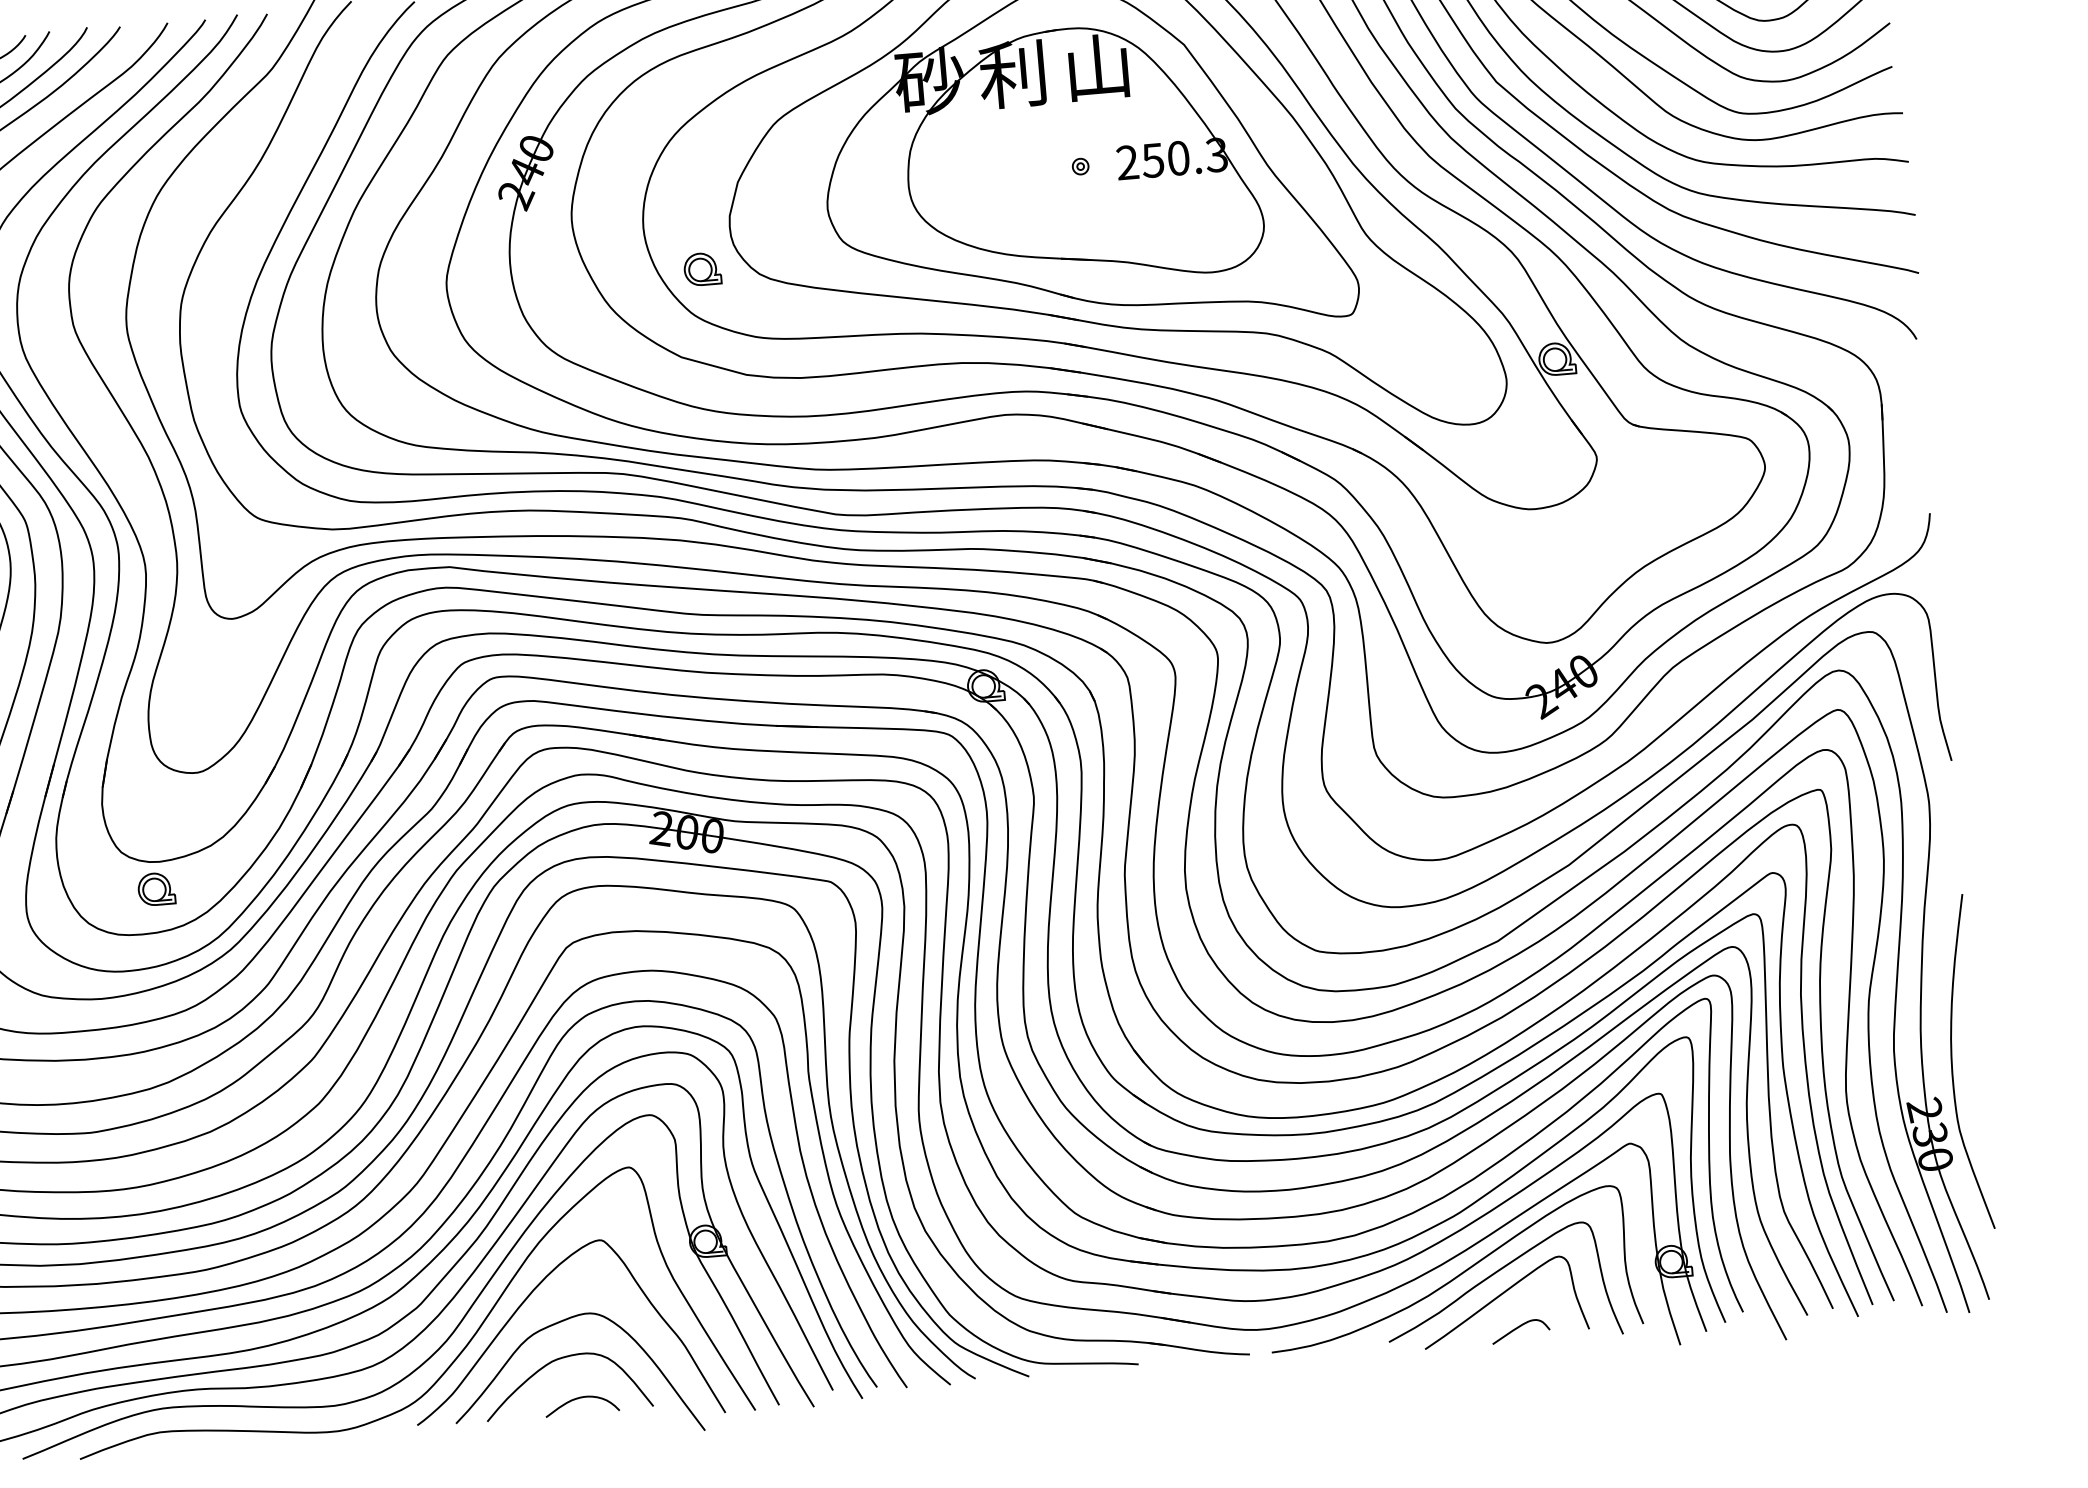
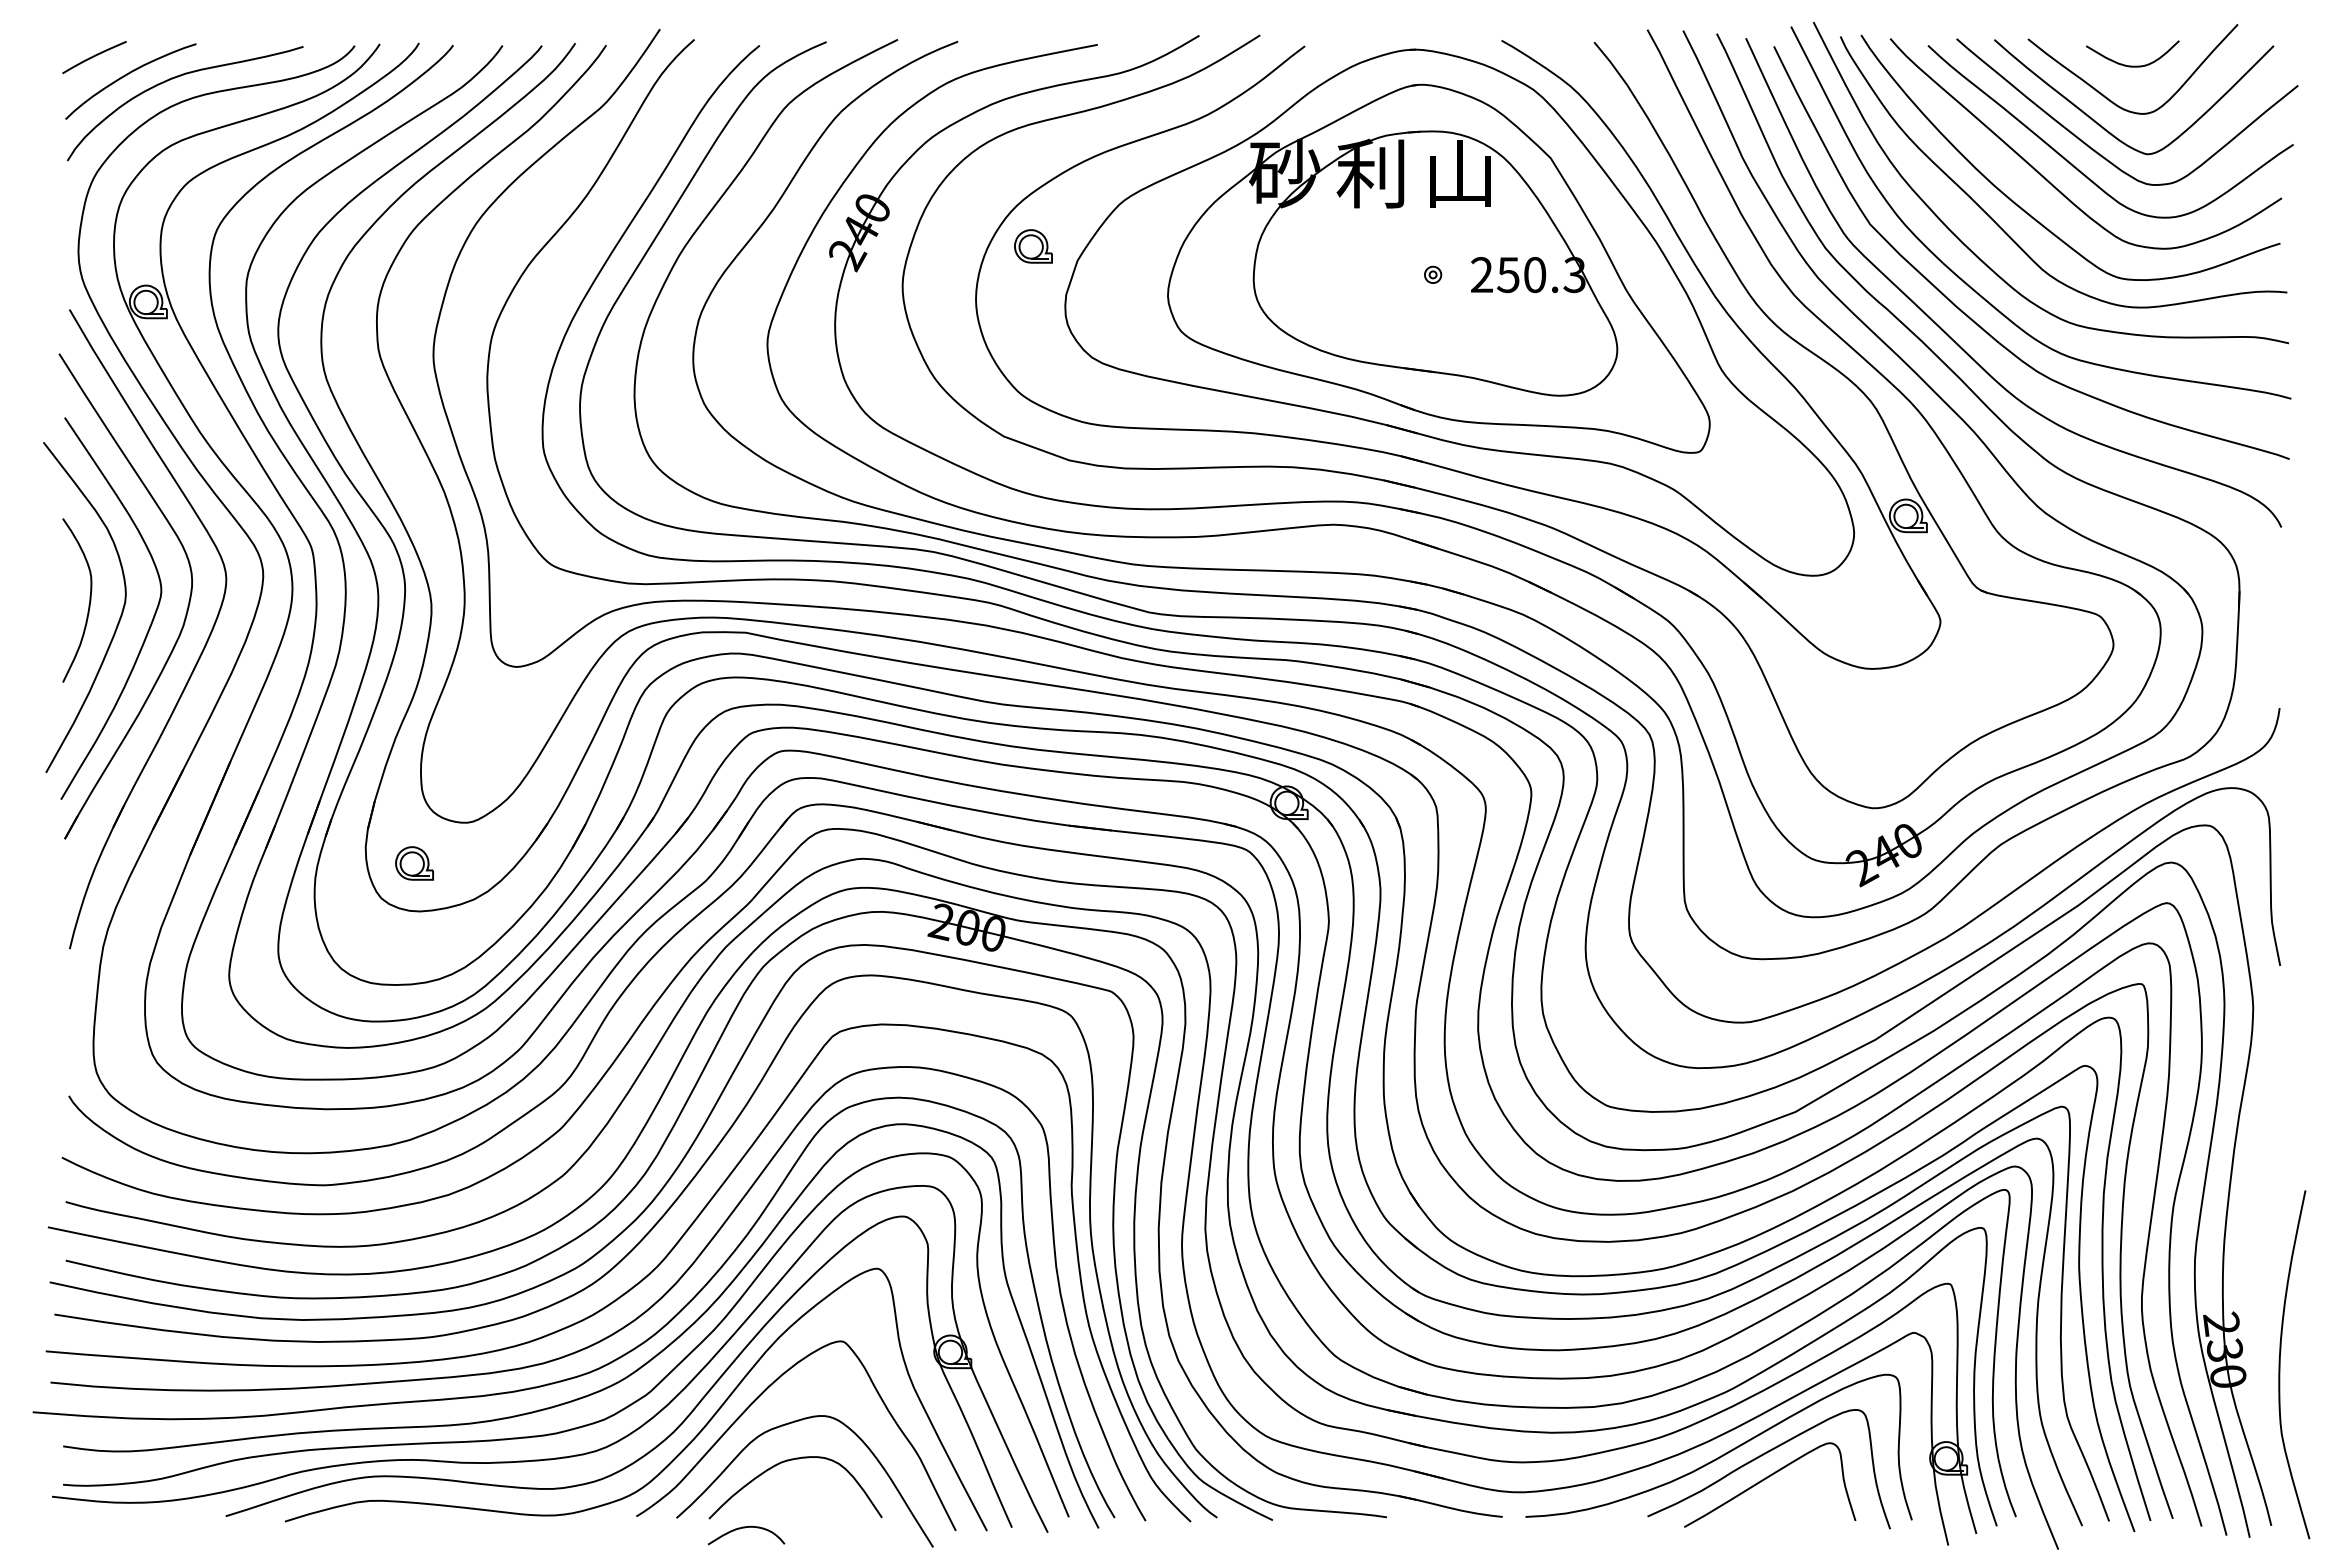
part: (702, 269) -> (1033, 246), moved
part: (156, 889) -> (414, 863), moved
curve: (1952, 1063) -> (2280, 1364), moved
curve: (1519, 1328) -> (1783, 1513), removed
curve: (580, 1398) -> (745, 1528), moved

